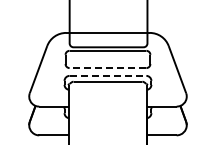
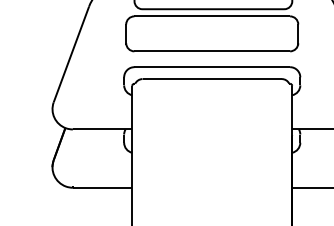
line: (107, 68) -> (211, 52), dashed -> solid
line: (108, 75) -> (213, 66), dashed -> solid

